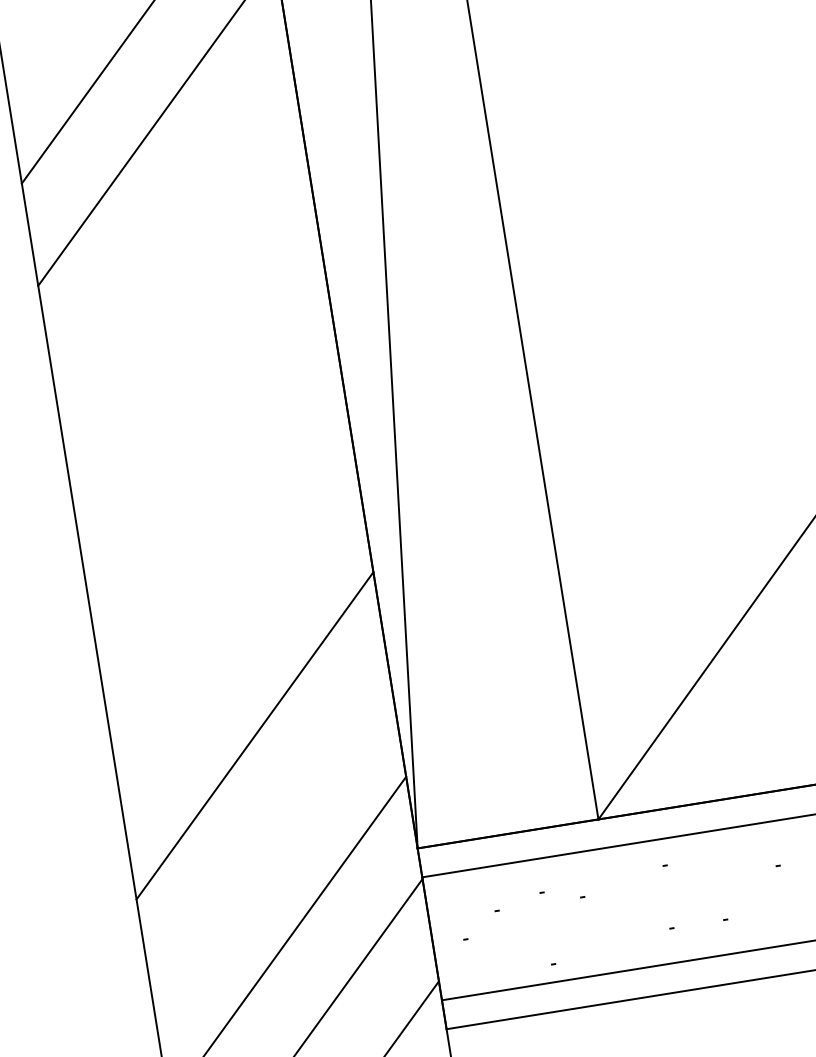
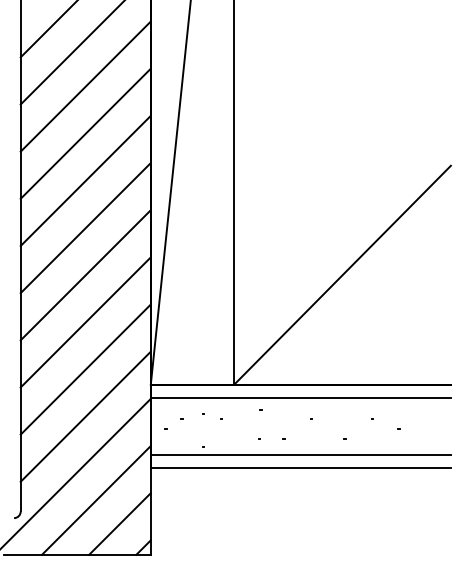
line: (172, 224) -> (85, 86), added
line: (188, 326) -> (85, 133), added
line: (205, 428) -> (85, 180), added
line: (221, 532) -> (85, 228), added
line: (238, 634) -> (85, 275), added
line: (270, 838) -> (85, 369), added

